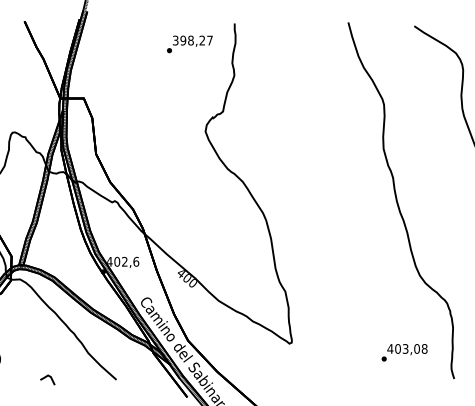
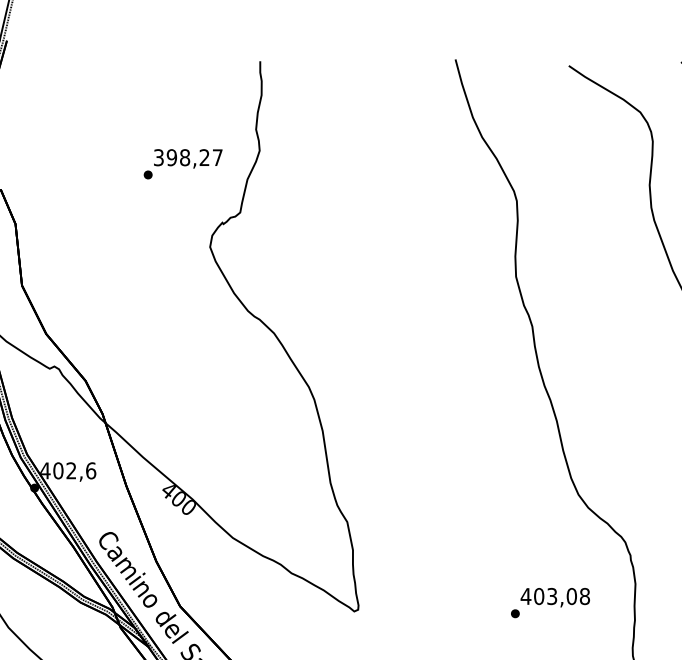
text: (189, 44) -> (182, 164), moved
text: (404, 352) -> (550, 602), moved

